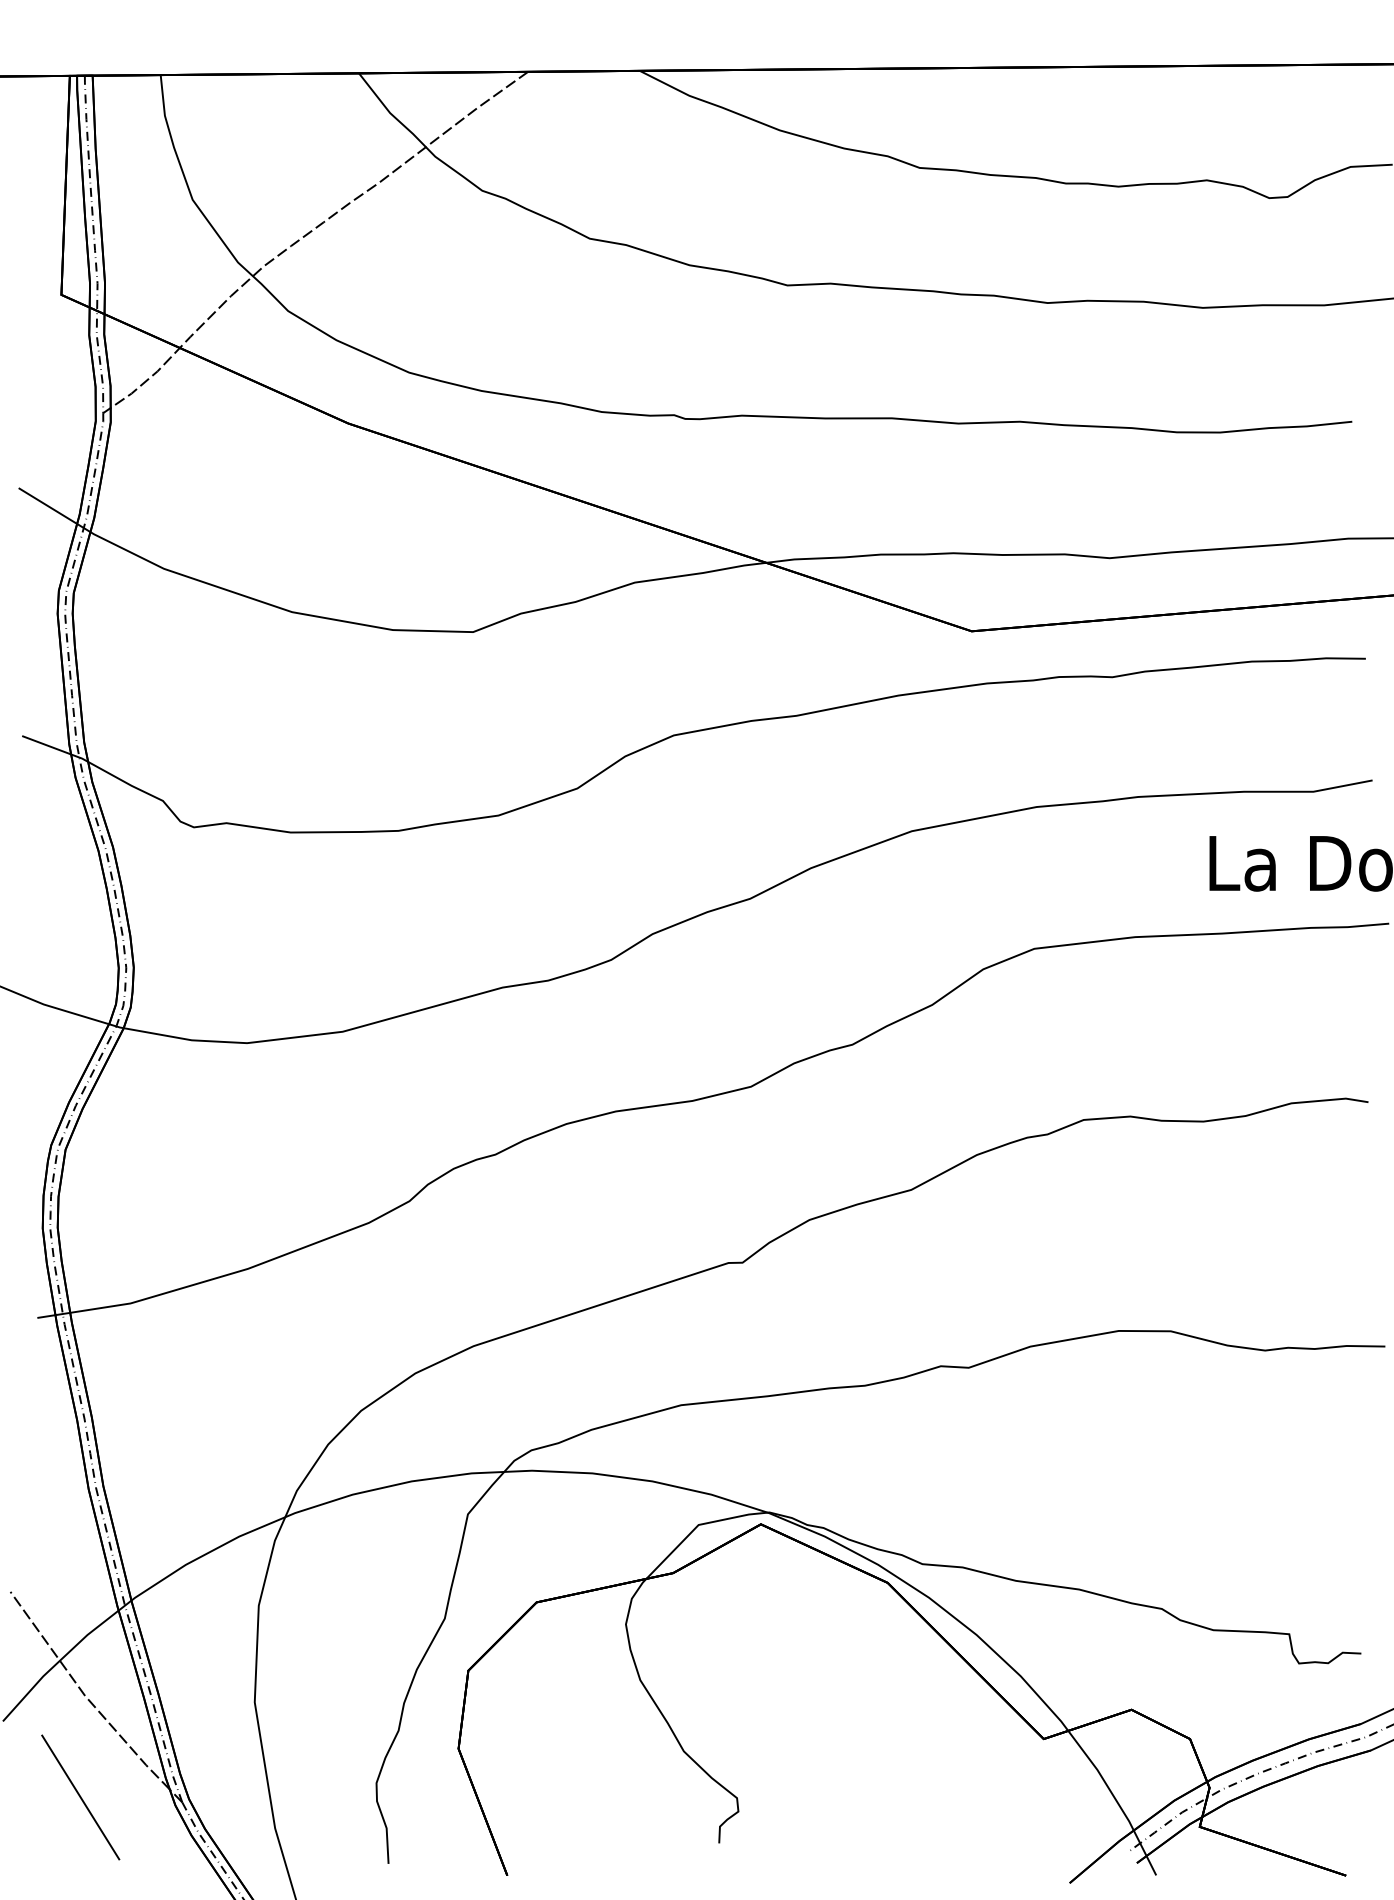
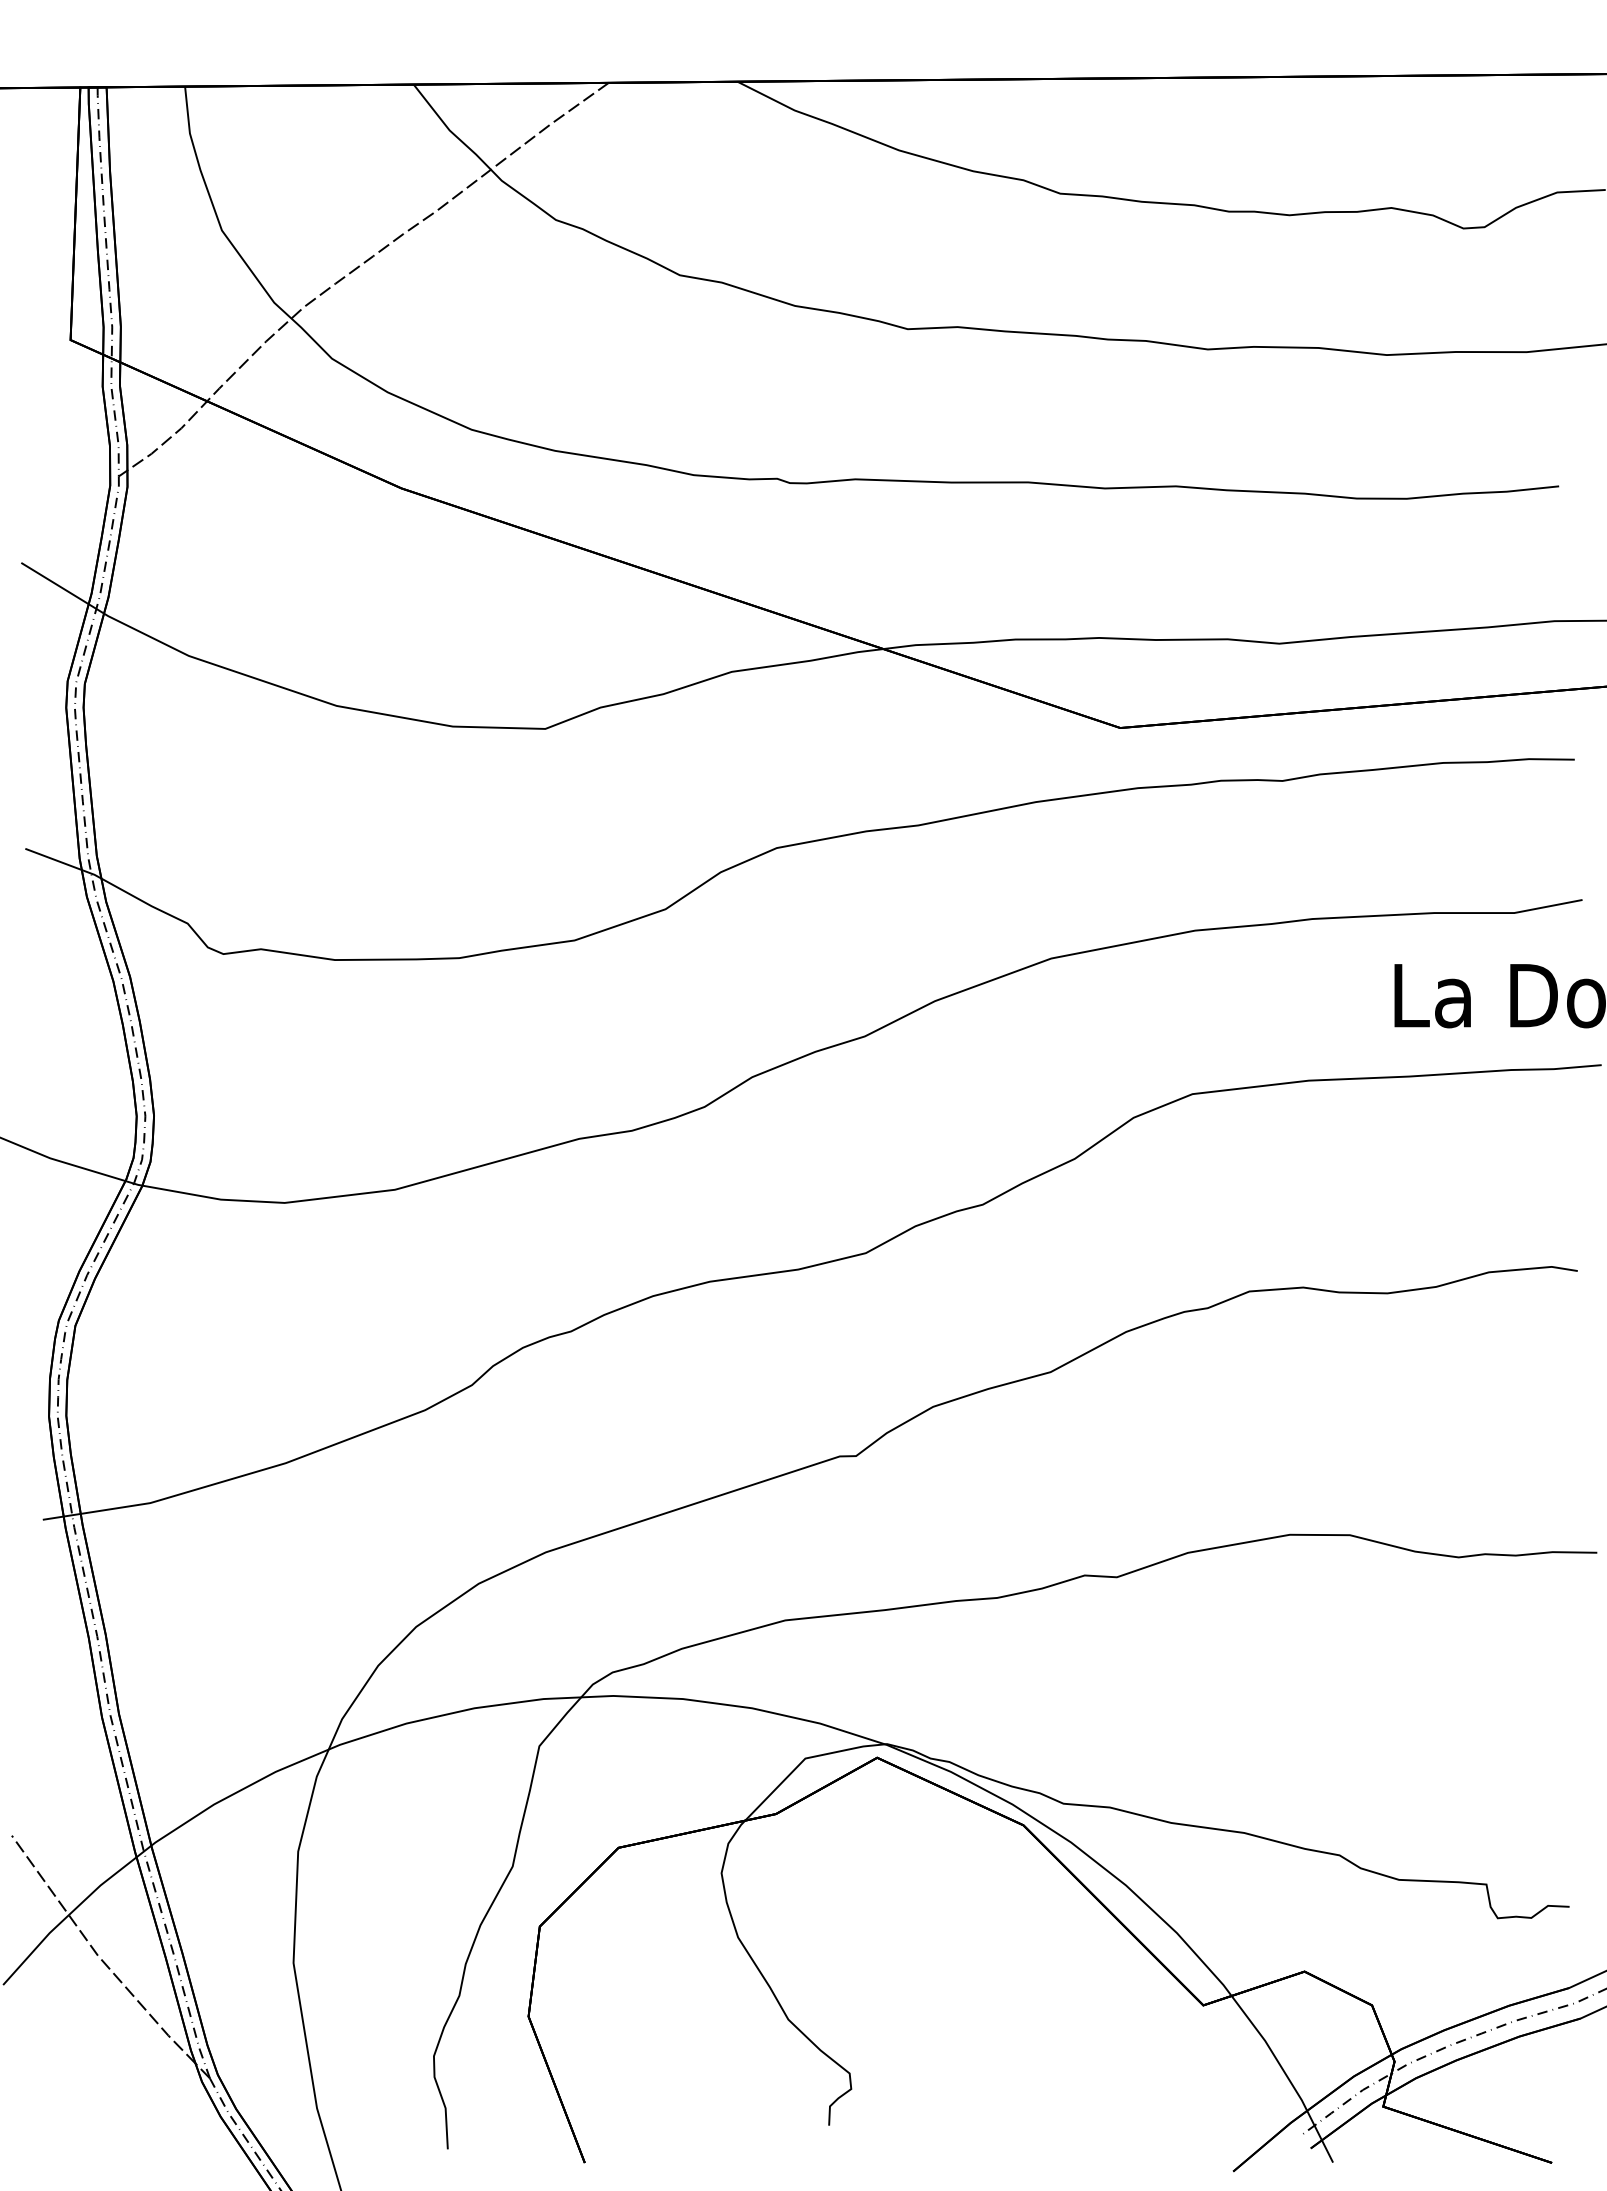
line: (80, 1797) -> (92, 2072), removed

